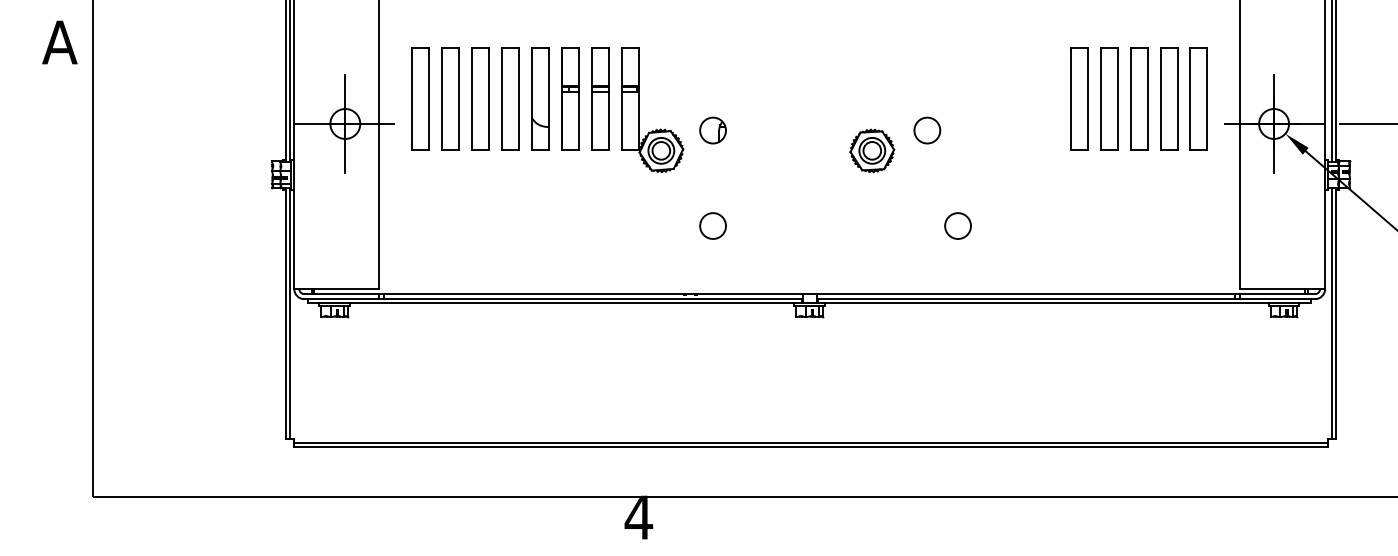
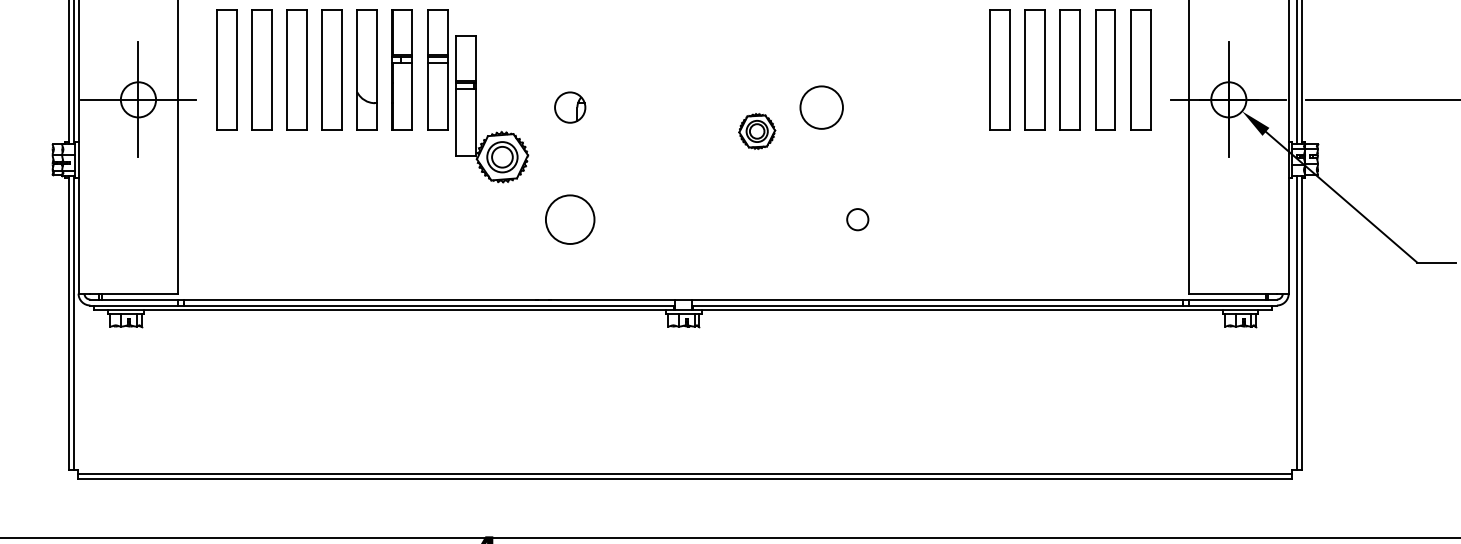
part: (639, 109) -> (476, 108), moved
circle: (927, 130) -> (821, 107), size x1.4
part: (872, 150) -> (757, 130), size x0.7
circle: (713, 225) -> (570, 219), size x1.6
circle: (957, 225) -> (857, 219), size x0.7

